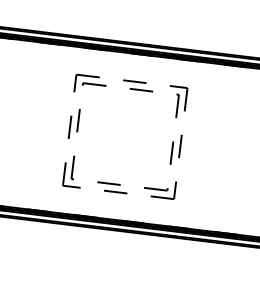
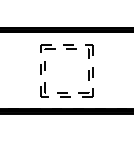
part: (129, 90) -> (66, 49), moved

